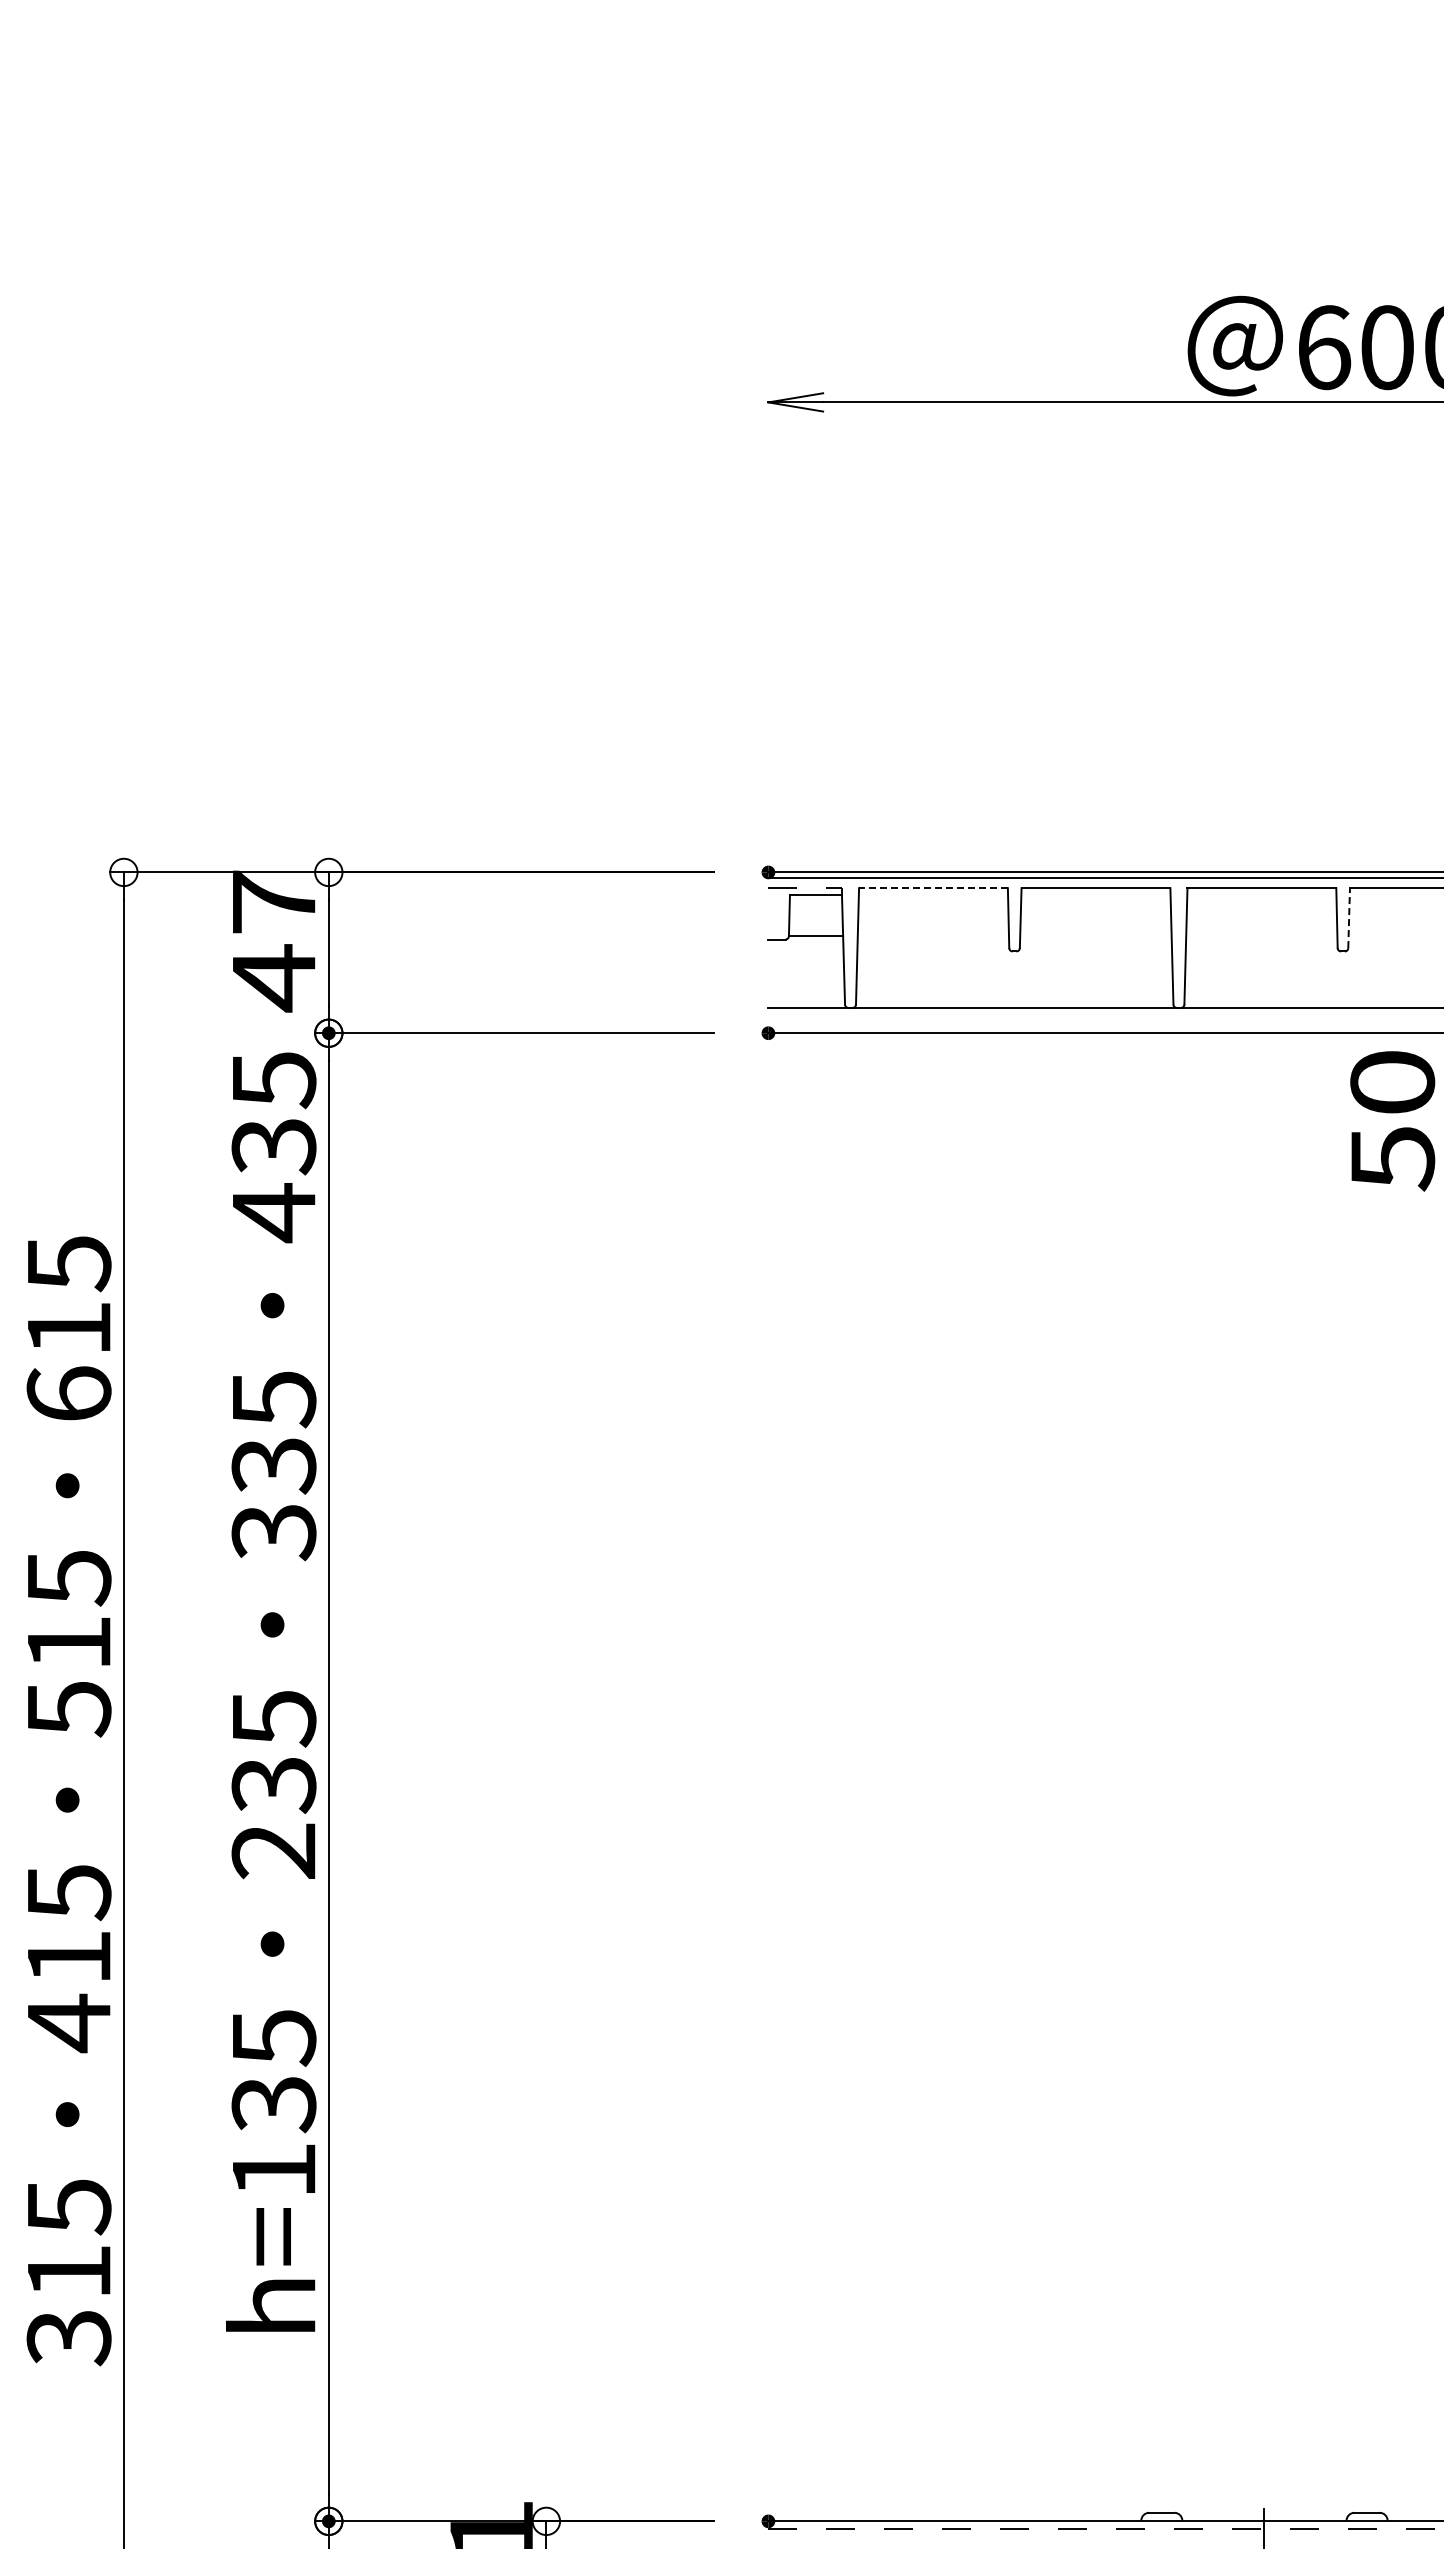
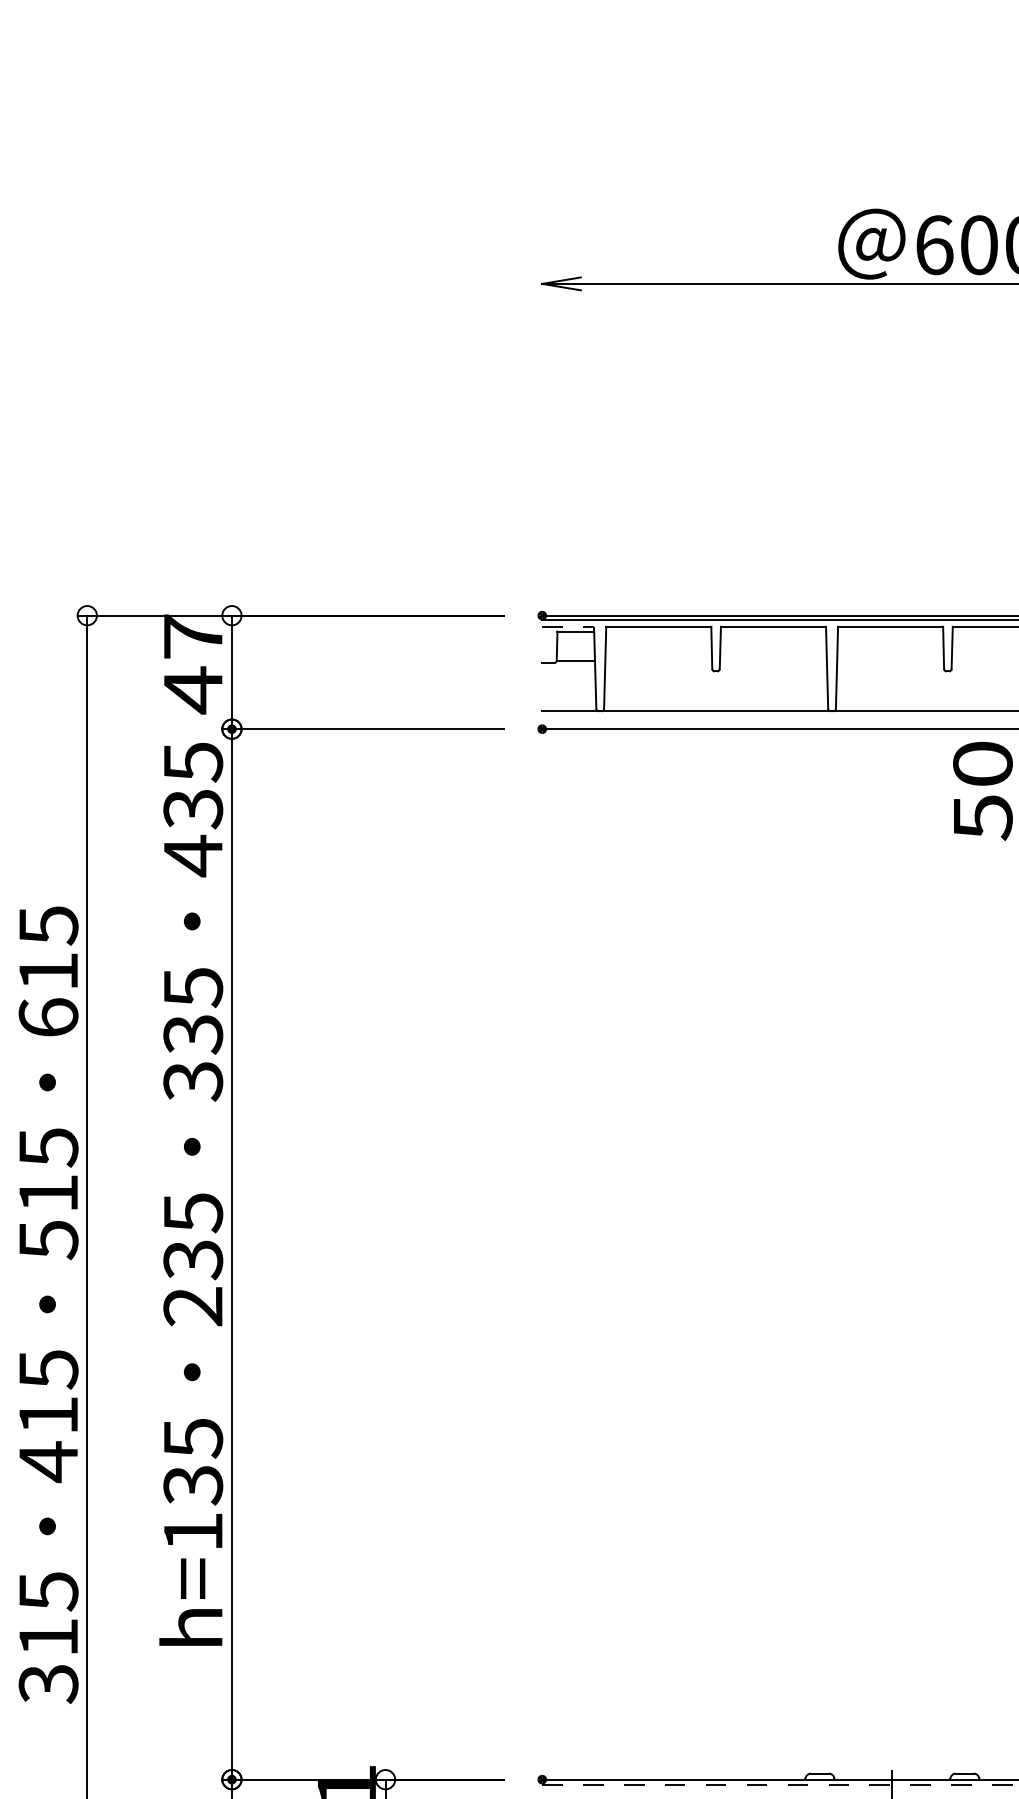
line: (932, 888) -> (658, 627), dashed -> solid
line: (1349, 918) -> (952, 648), dashed -> solid
text: (68, 1801) -> (48, 1305), moved

